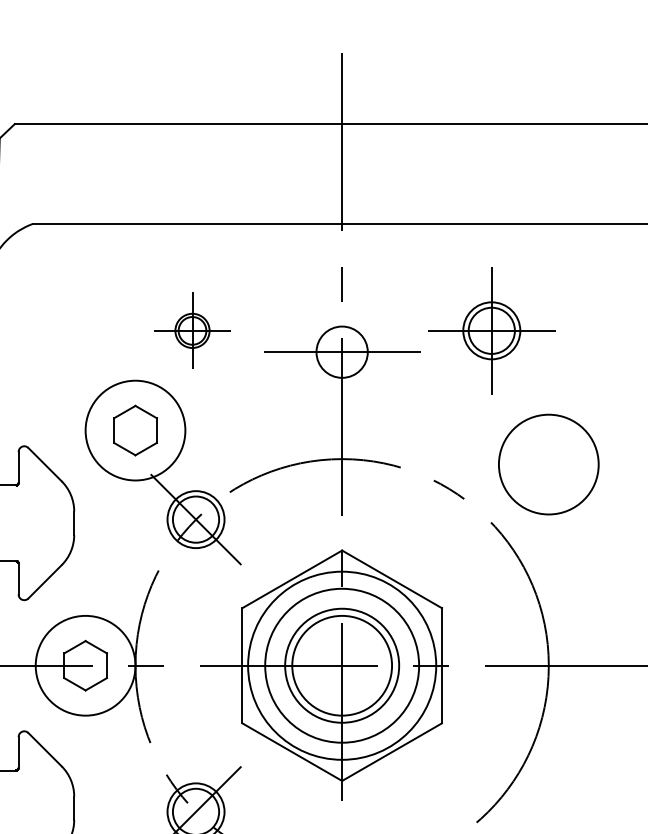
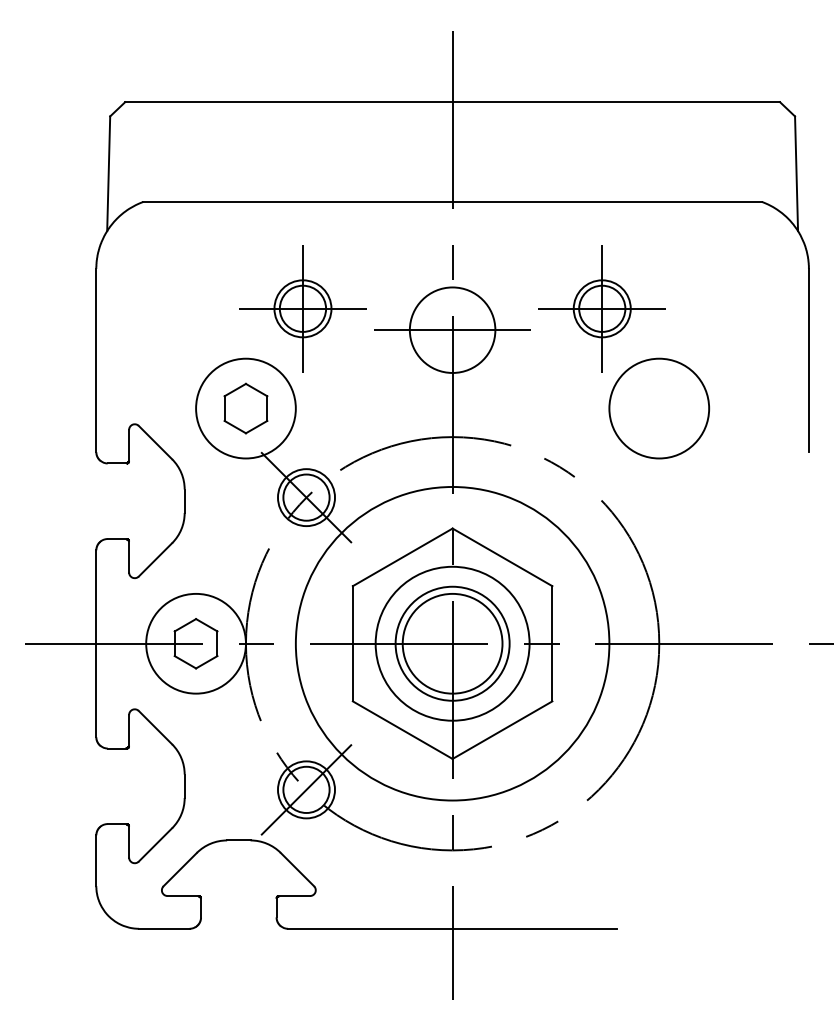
part: (192, 330) -> (302, 308), size x1.67
circle: (342, 351) -> (452, 329), size x1.67
circle: (549, 464) -> (659, 408), moved
circle: (342, 665) -> (452, 643), size x1.67

